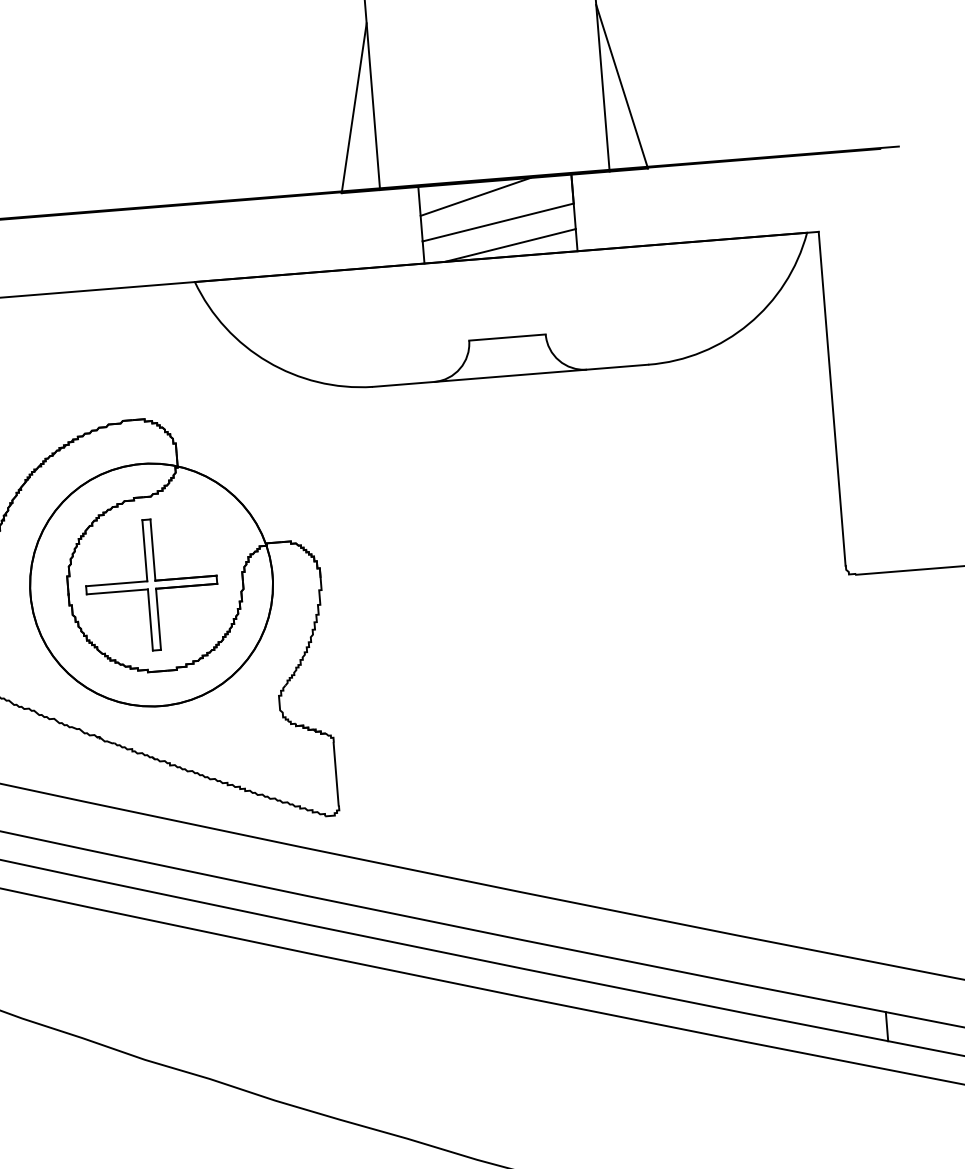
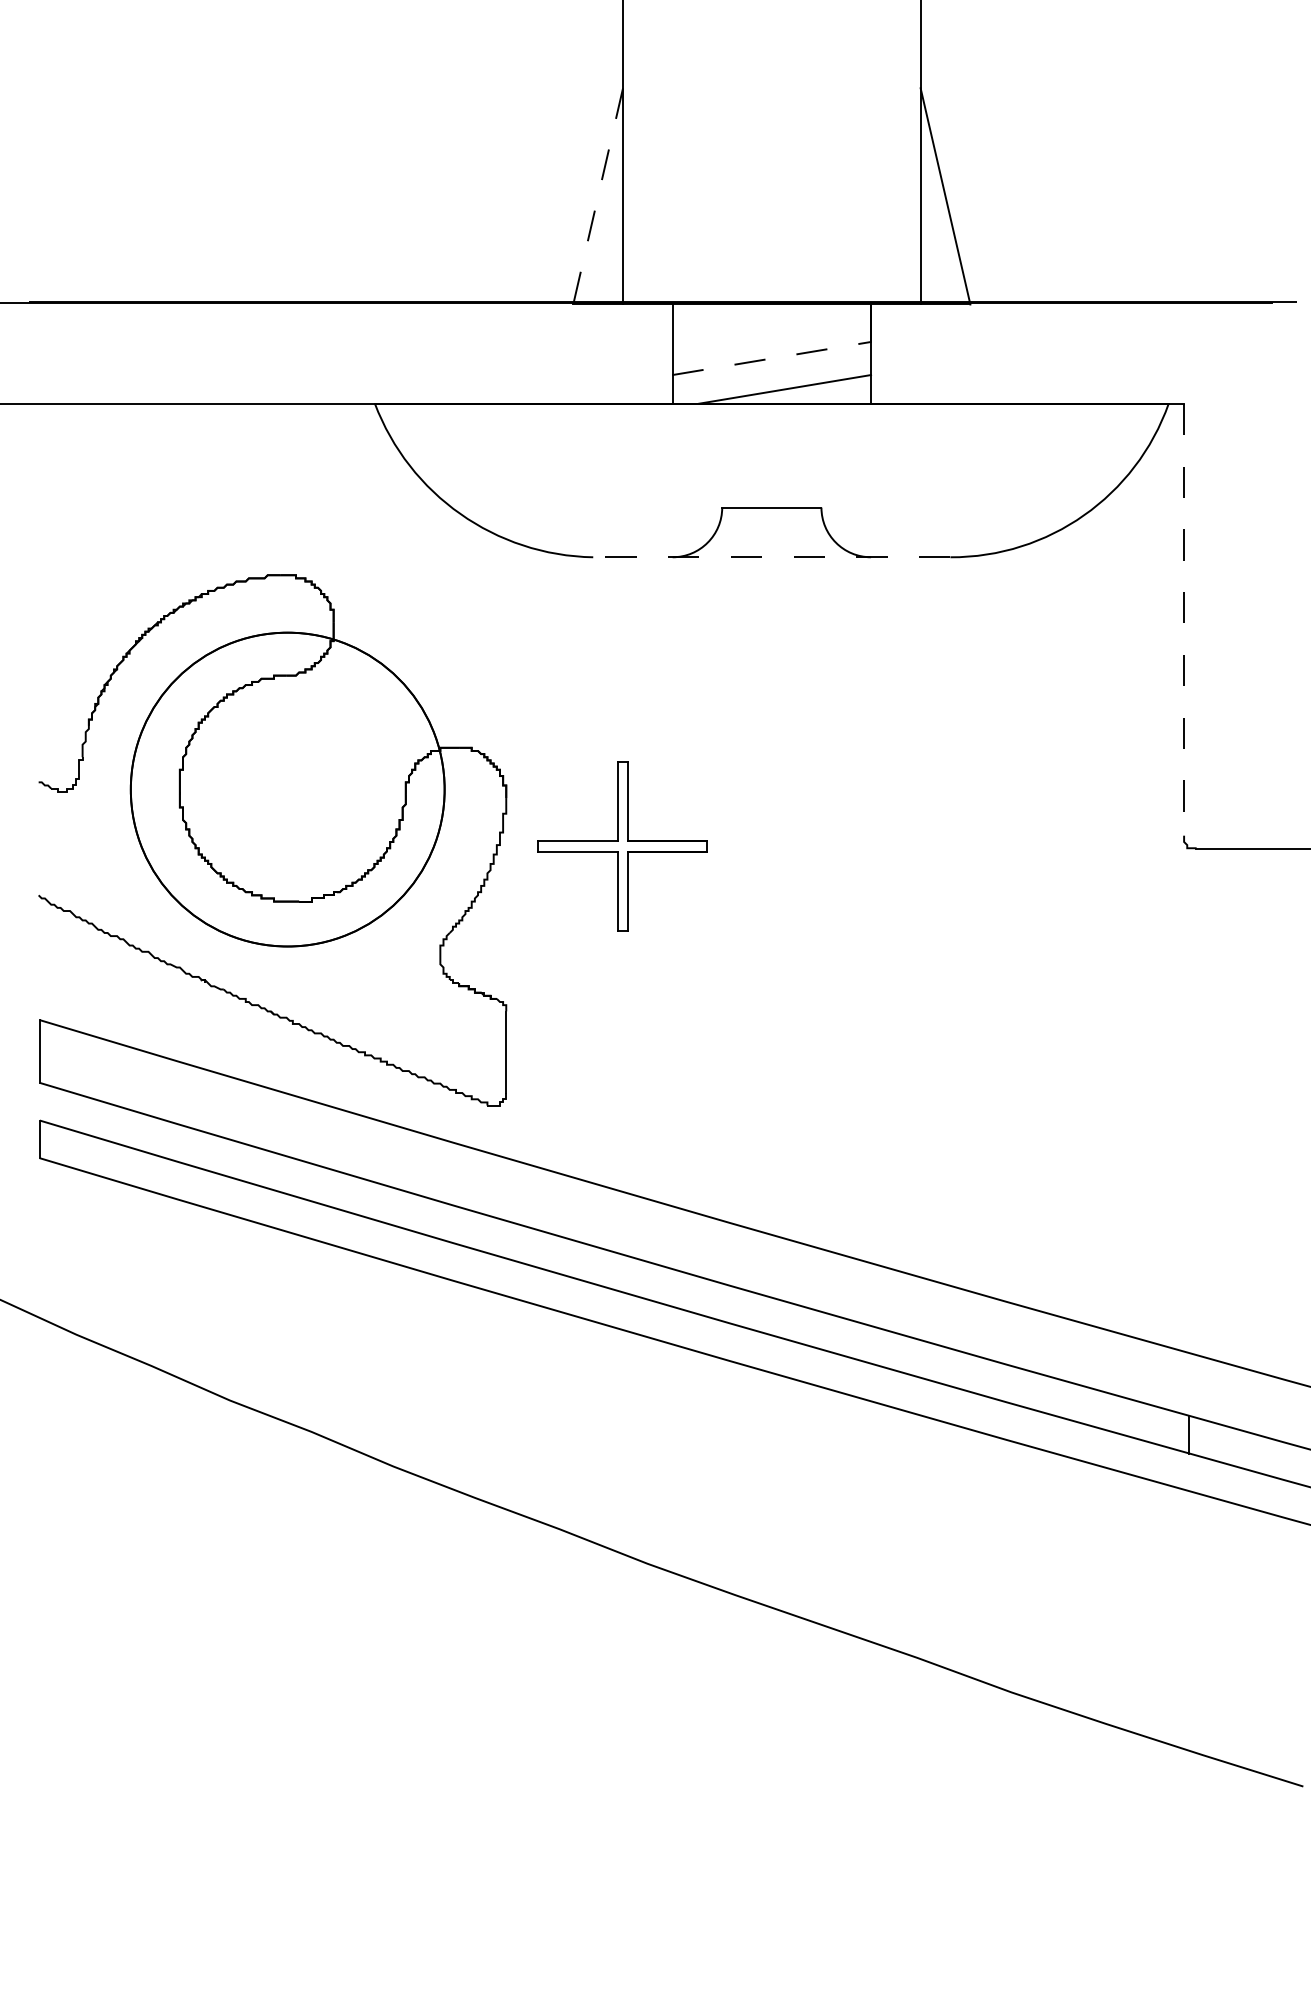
line: (354, 108) -> (598, 196), solid -> dashed
line: (475, 196) -> (745, 322), removed
line: (497, 222) -> (771, 358), solid -> dashed
line: (510, 376) -> (771, 557), solid -> dashed
line: (831, 399) -> (1183, 620), solid -> dashed
part: (151, 584) -> (622, 846), moved

